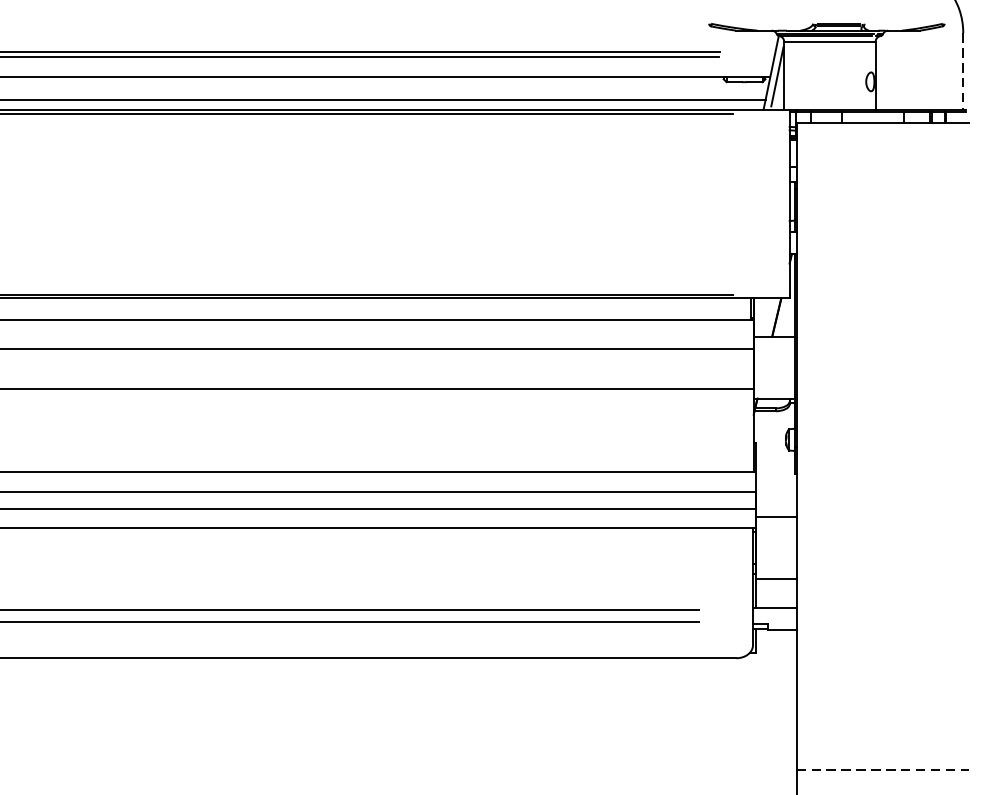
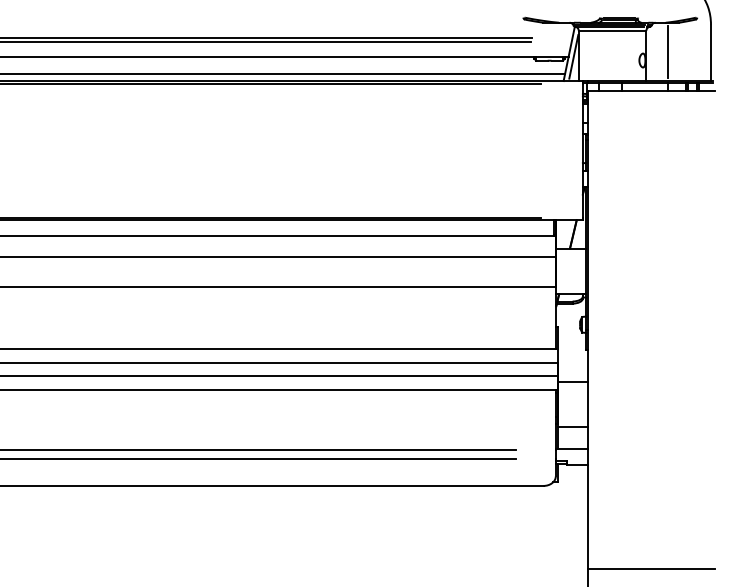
line: (904, 69) -> (667, 51), added
line: (963, 72) -> (711, 53), dashed -> solid
line: (884, 770) -> (652, 568), dashed -> solid

